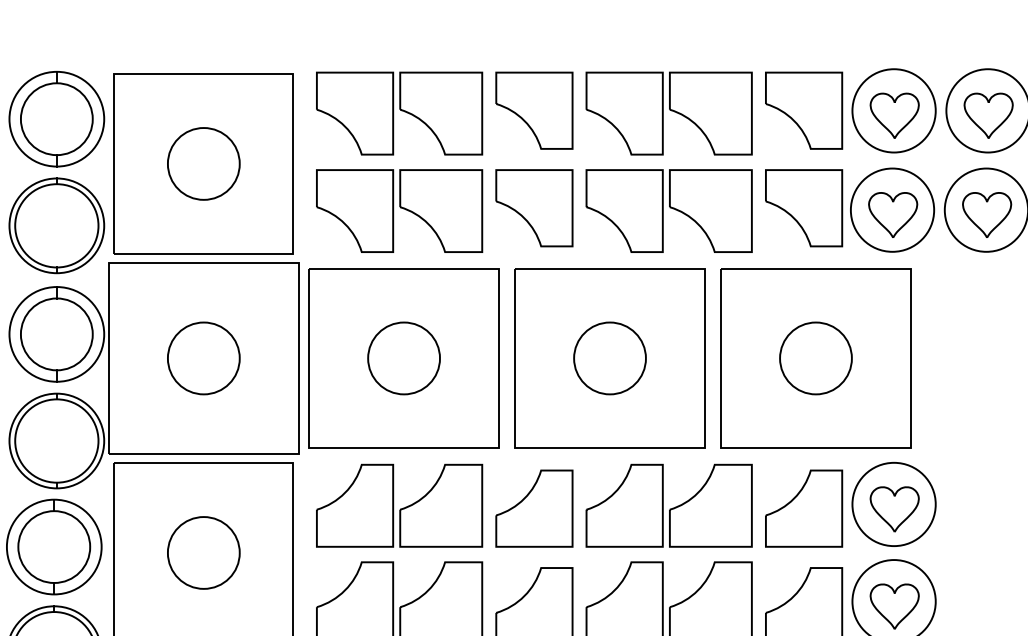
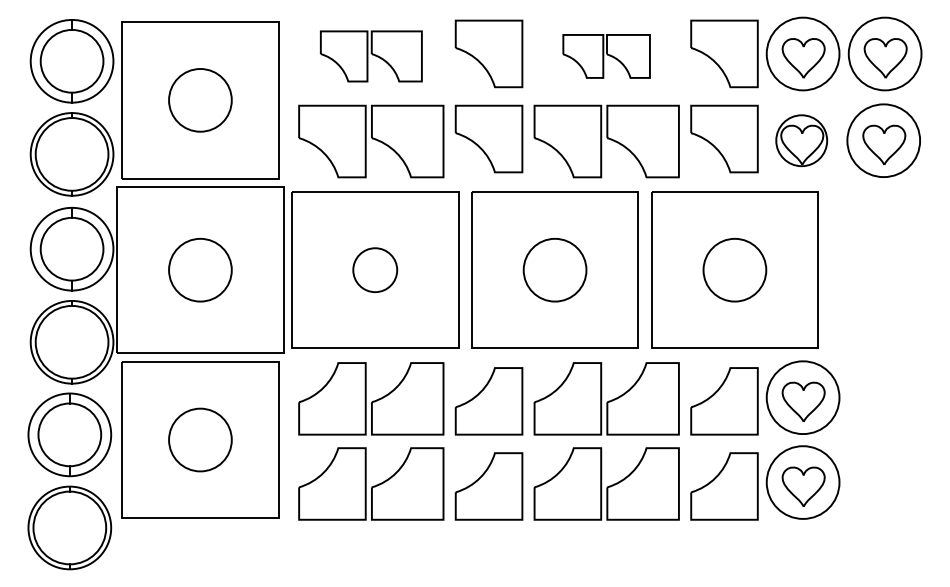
part: (399, 113) -> (371, 56), size x0.7
part: (668, 113) -> (606, 56), size x0.6
circle: (892, 209) -> (801, 140), size x0.7
circle: (403, 357) -> (374, 269), size x0.7

